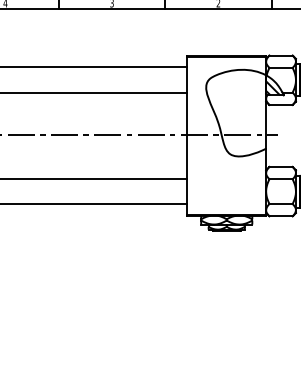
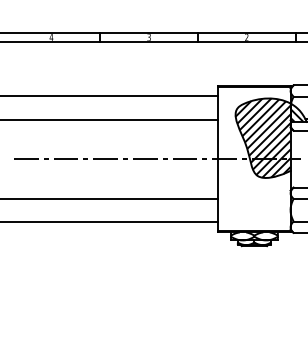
hatch: (235, 112) -> (262, 137), added

